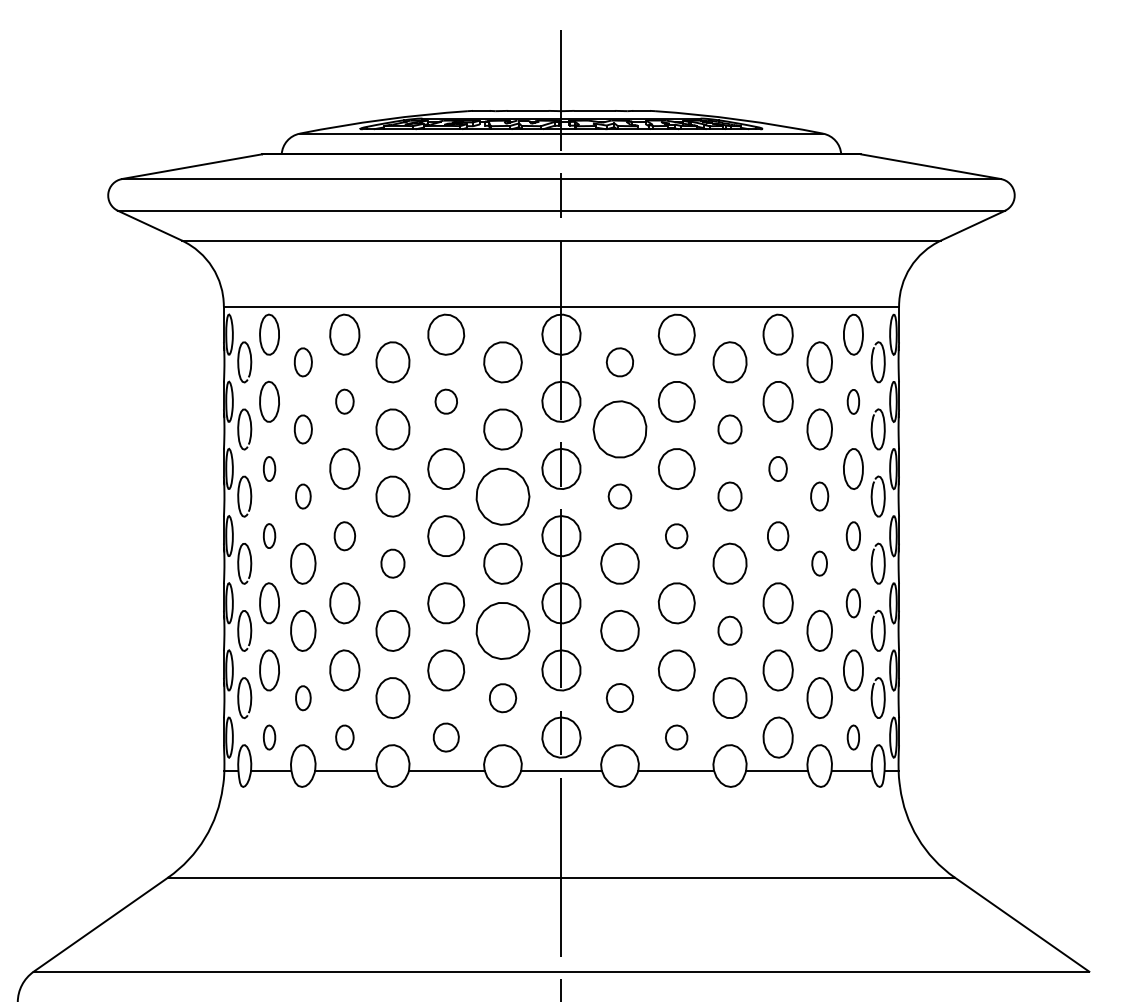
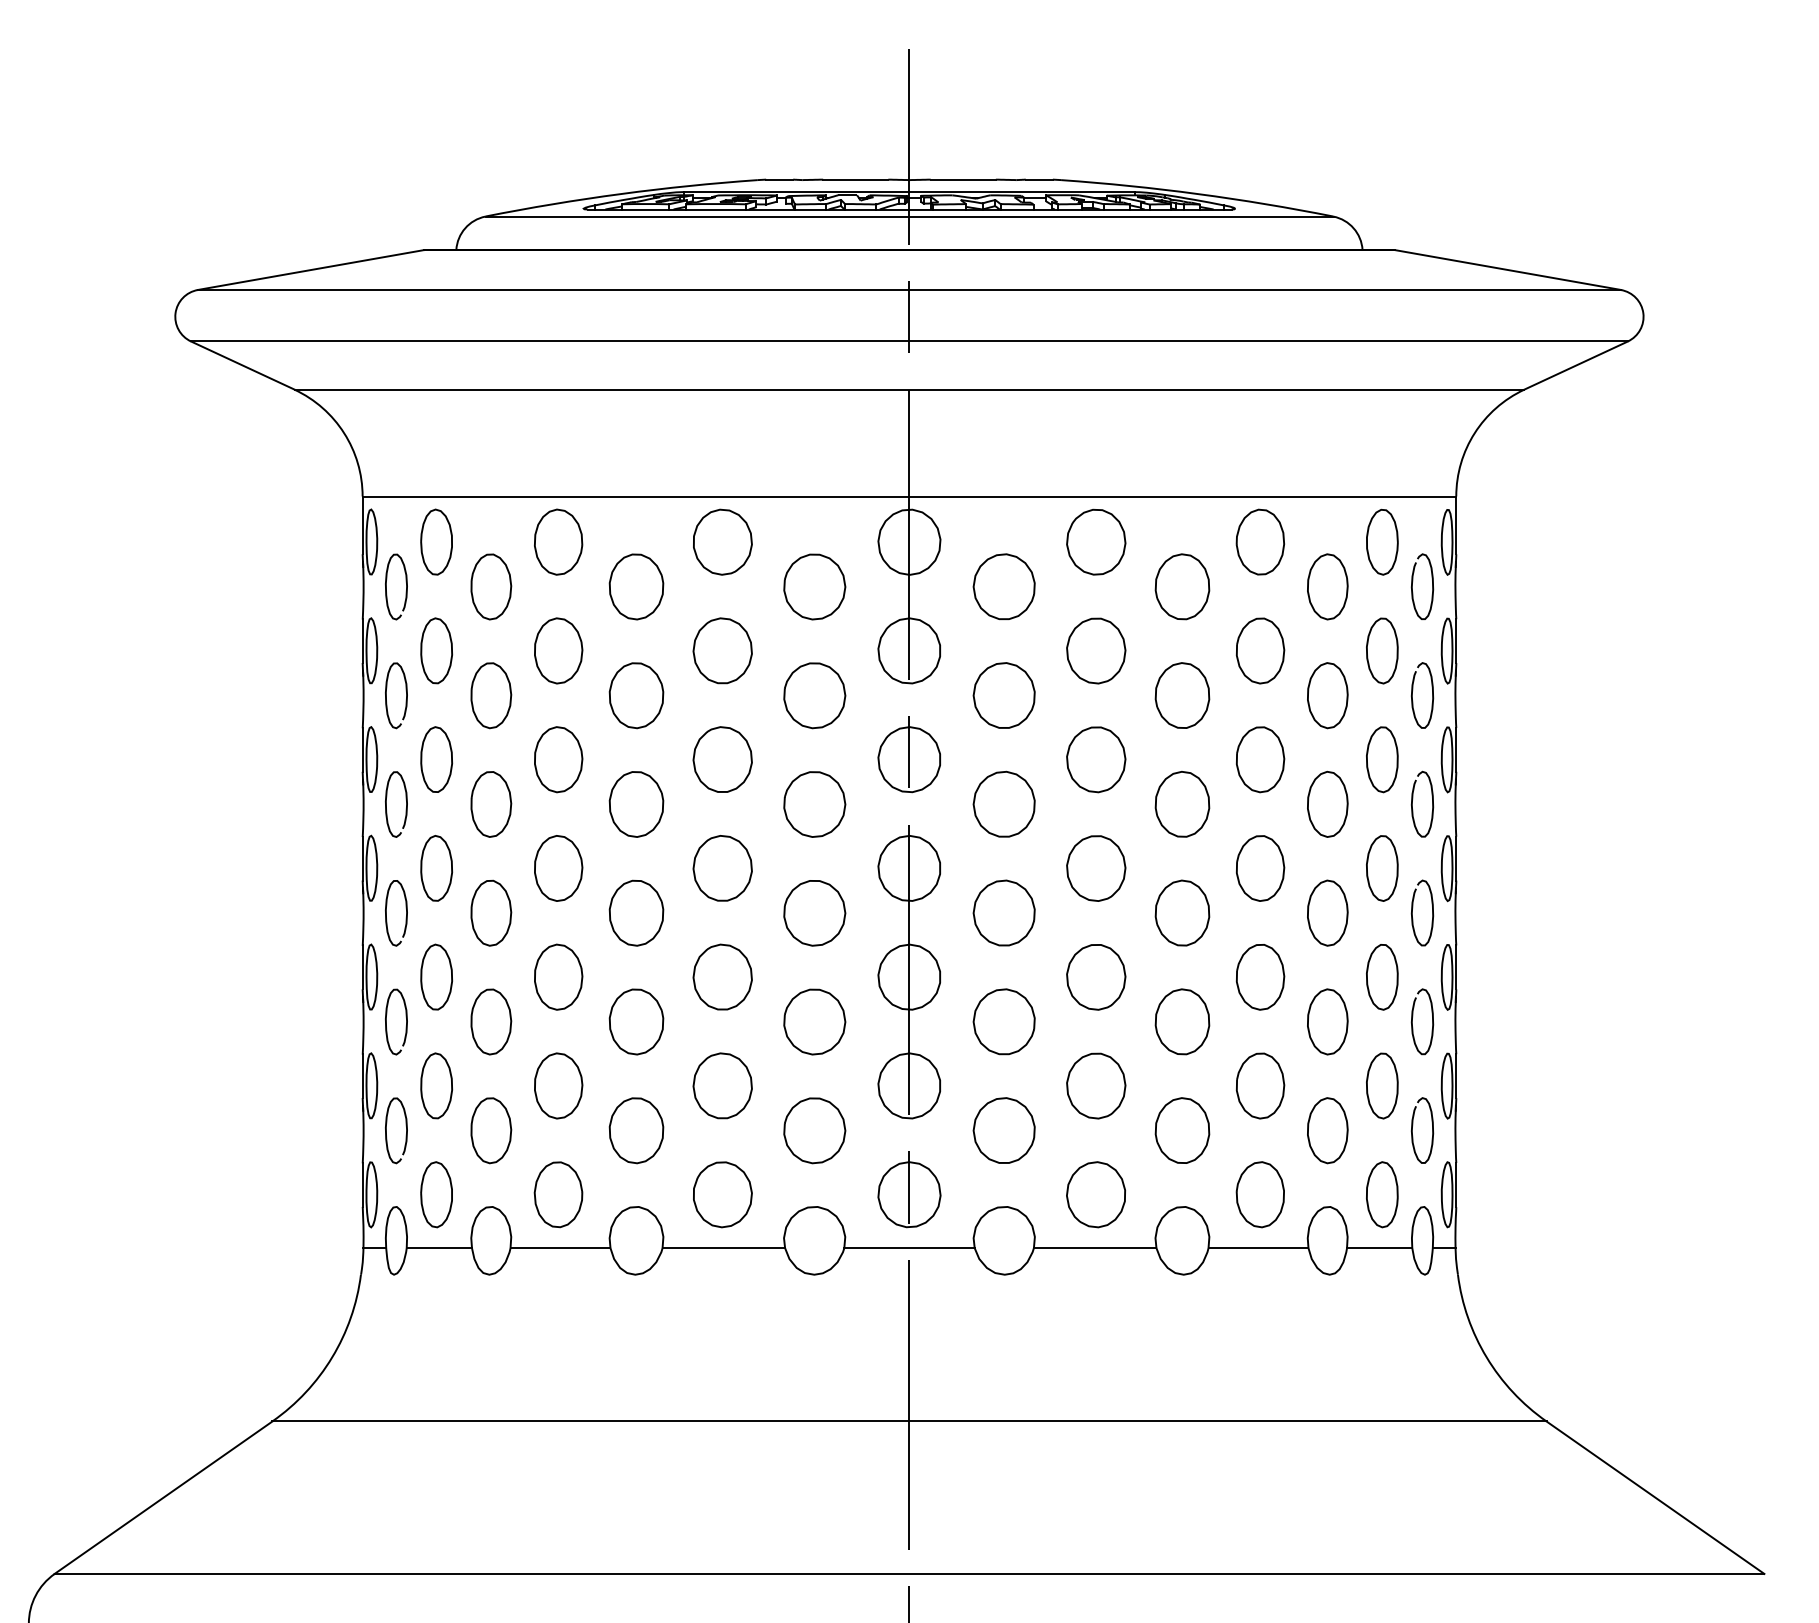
part: (303, 362) -> (491, 587), size x1.43
part: (619, 362) -> (1003, 587), size x1.43
part: (344, 401) -> (558, 650), size x1.67
part: (446, 401) -> (723, 650), size x1.67
part: (853, 401) -> (1382, 650), size x1.67
part: (303, 429) -> (491, 695), size x1.43
part: (619, 429) -> (1003, 695), size x0.71
part: (729, 429) -> (1181, 695), size x1.43
part: (269, 468) -> (436, 758), size x1.67
part: (777, 468) -> (1259, 758), size x1.67
part: (303, 496) -> (491, 804), size x1.67
part: (502, 496) -> (813, 804), size x0.71
part: (619, 496) -> (1003, 804), size x1.67
part: (729, 496) -> (1181, 804), size x1.43
part: (819, 496) -> (1327, 804), size x1.43
part: (269, 535) -> (436, 867), size x1.67
part: (344, 536) -> (558, 868), size x1.43
part: (676, 536) -> (1095, 868), size x1.67
part: (777, 536) -> (1259, 868), size x1.43
part: (853, 536) -> (1382, 868), size x1.43
part: (392, 563) -> (635, 912), size x1.43
part: (819, 563) -> (1327, 912), size x1.67
part: (853, 603) -> (1382, 977), size x1.43
part: (502, 630) -> (813, 1021), size x0.71
part: (729, 630) -> (1181, 1021), size x1.43
part: (619, 697) -> (1003, 1129), size x1.43
part: (303, 698) -> (491, 1131), size x1.67
part: (502, 698) -> (813, 1131), size x1.43
part: (269, 737) -> (436, 1194), size x1.67
part: (344, 737) -> (558, 1194), size x1.67
part: (446, 737) -> (723, 1194), size x1.43
part: (676, 737) -> (1095, 1194), size x1.67
part: (853, 737) -> (1382, 1194), size x1.67

